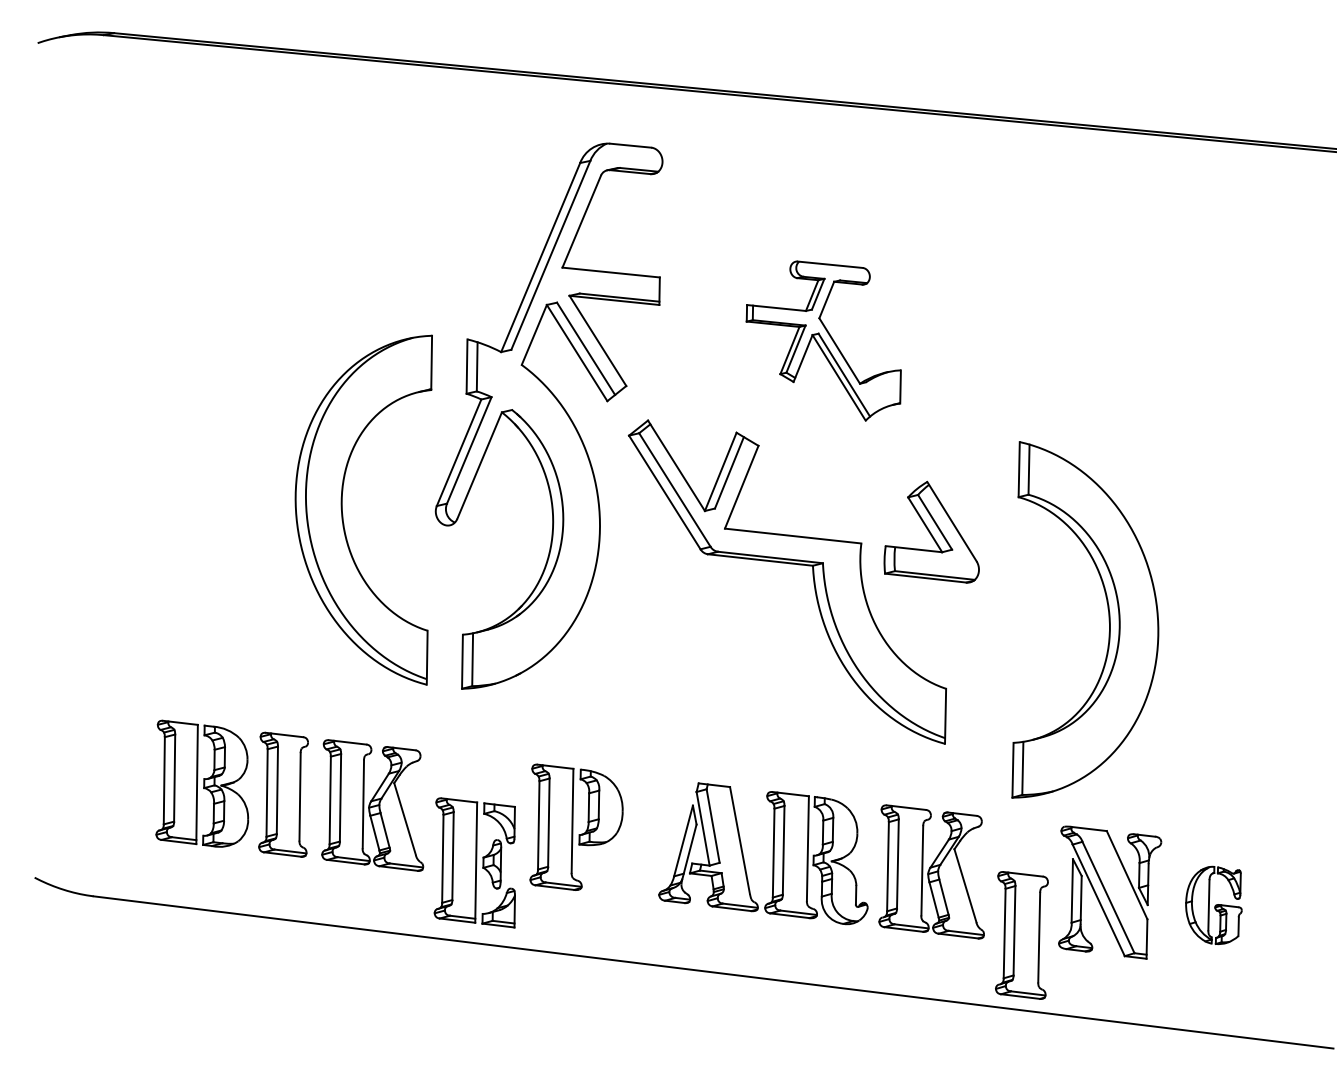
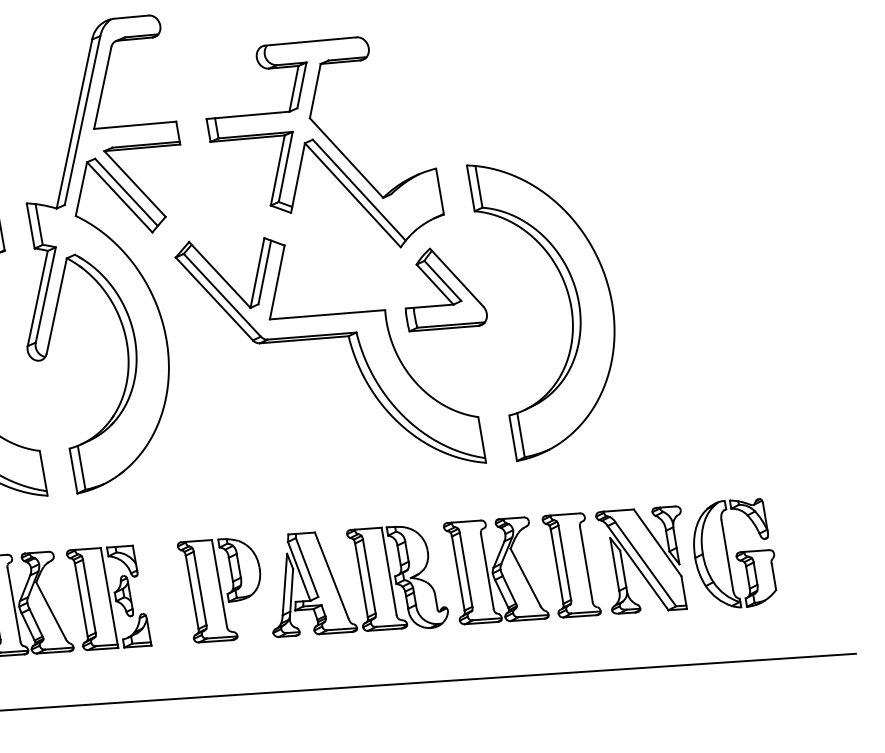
part: (823, 340) -> (321, 148), size x1.67
part: (1108, 619) -> (568, 298), moved
part: (576, 826) -> (223, 587), moved
part: (474, 862) -> (108, 598), moved
part: (1213, 905) -> (733, 554), size x1.67
part: (1021, 935) -> (571, 565), moved

